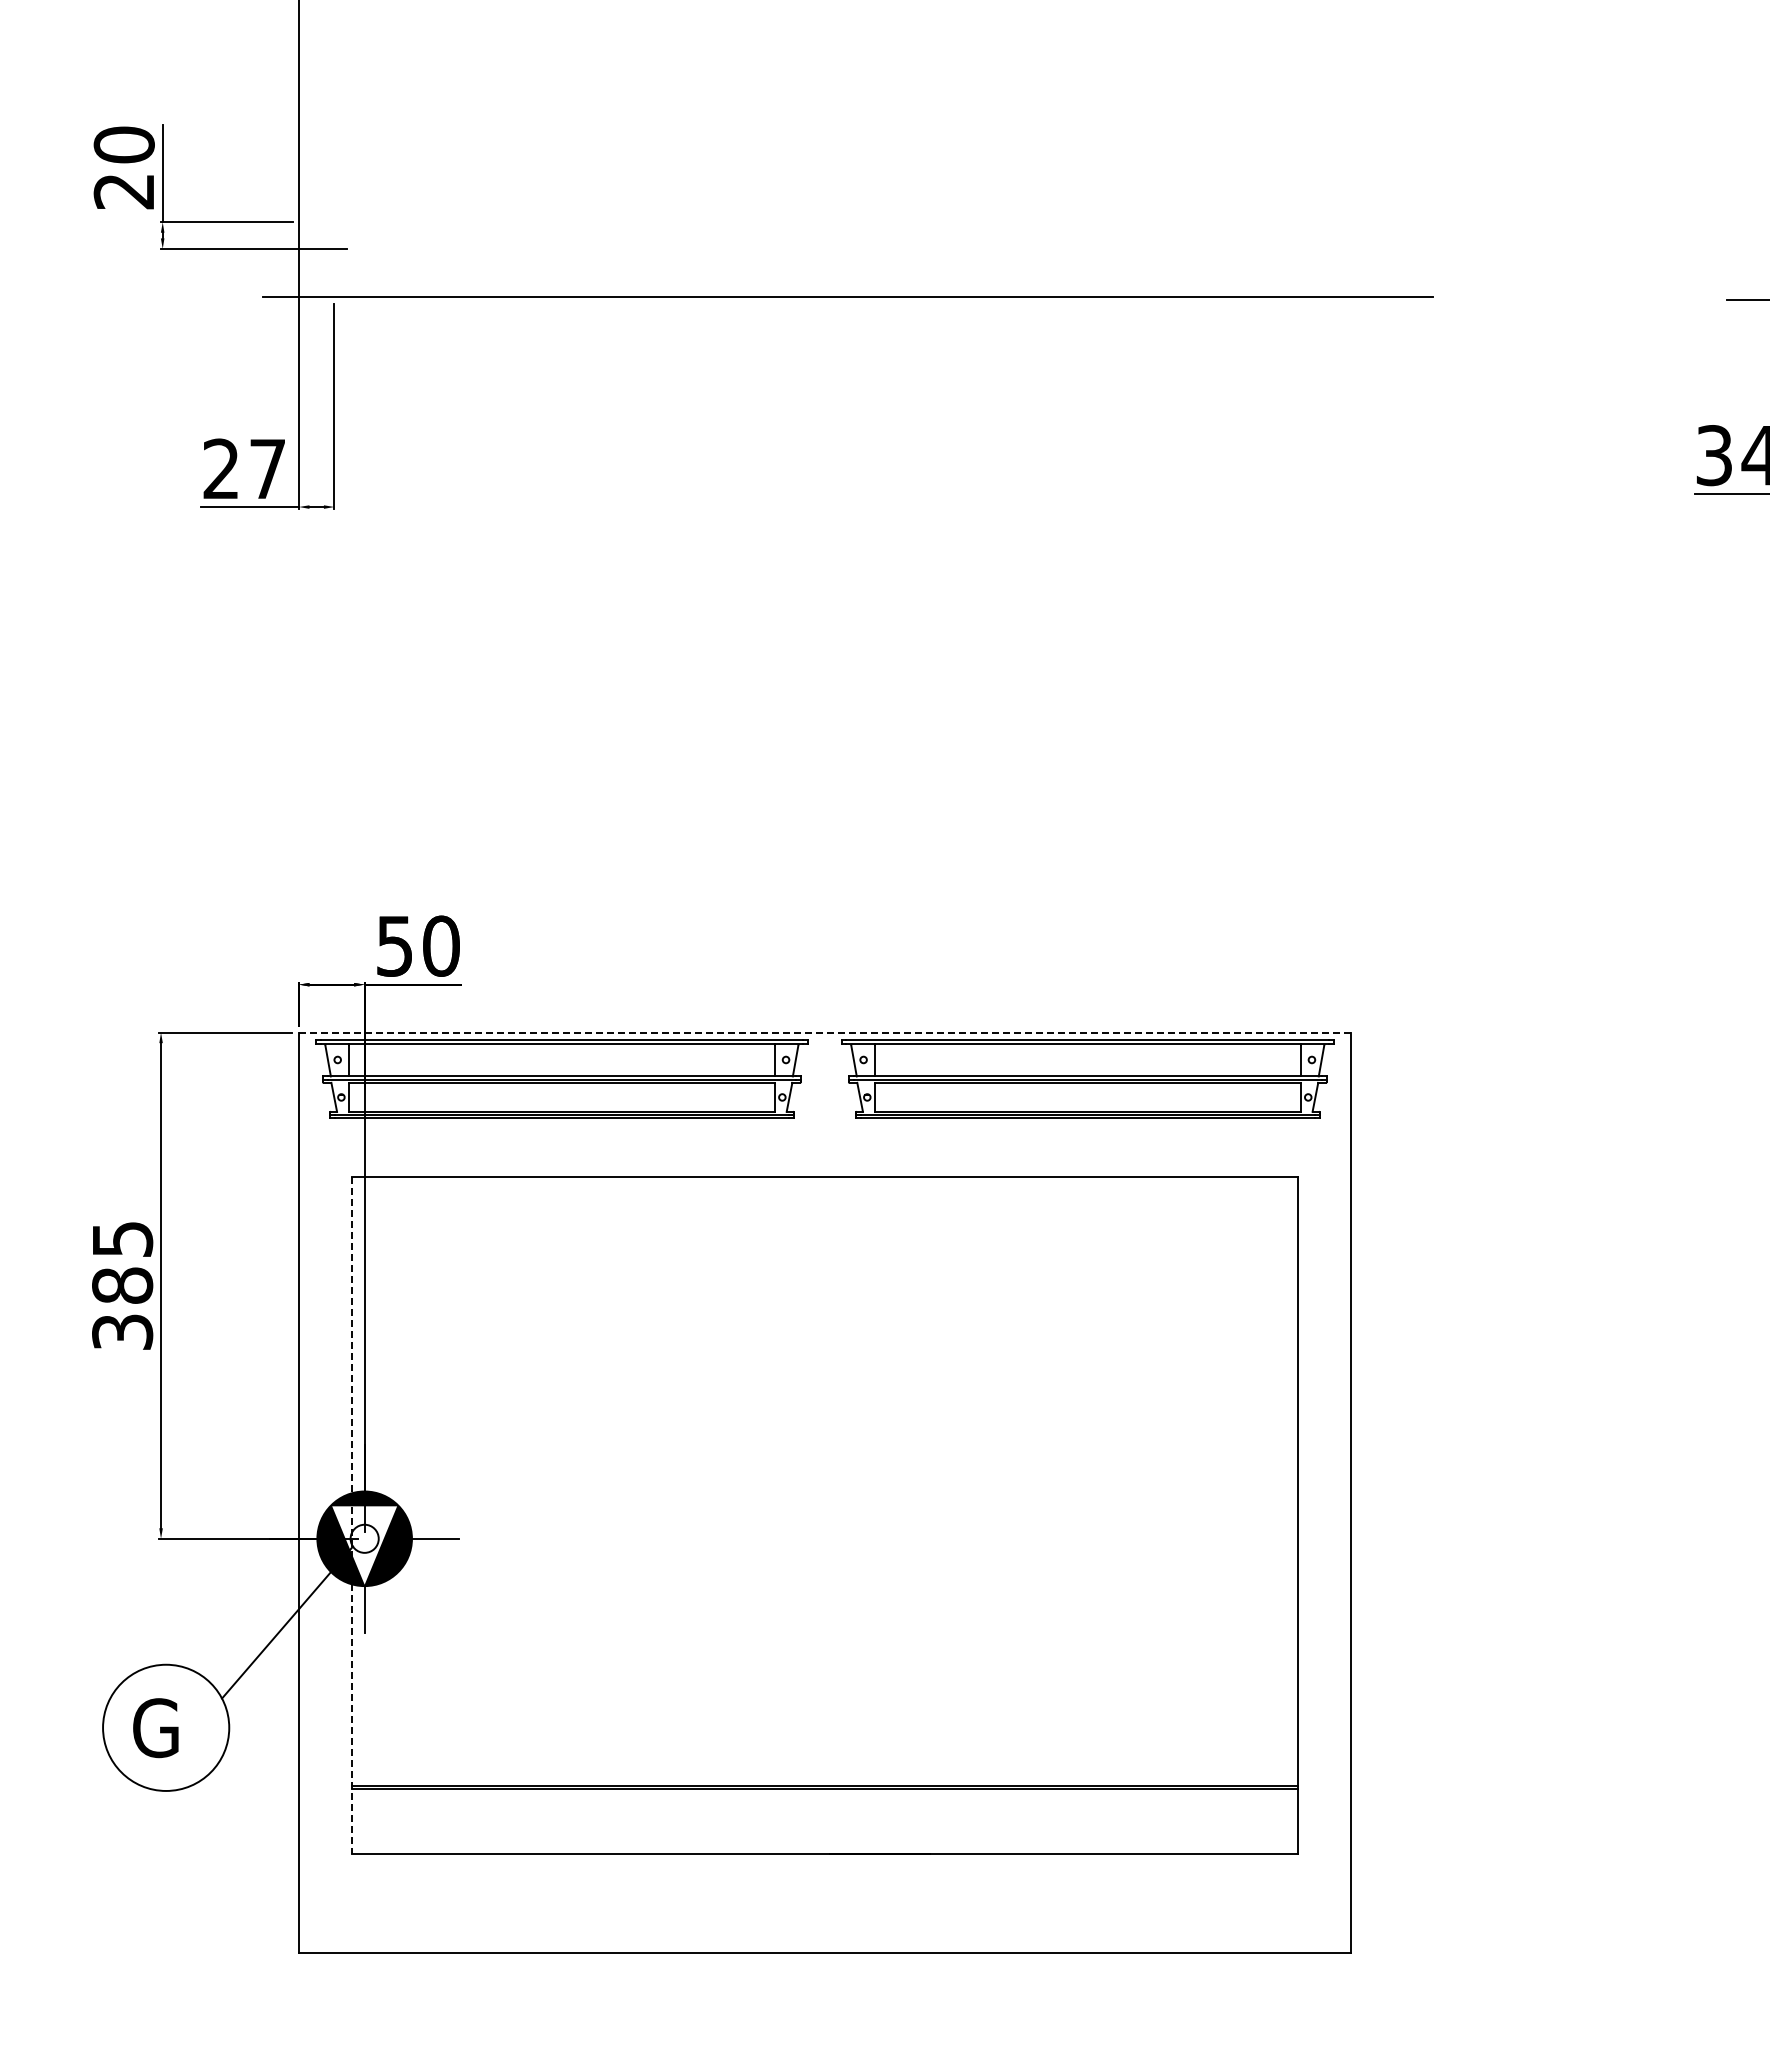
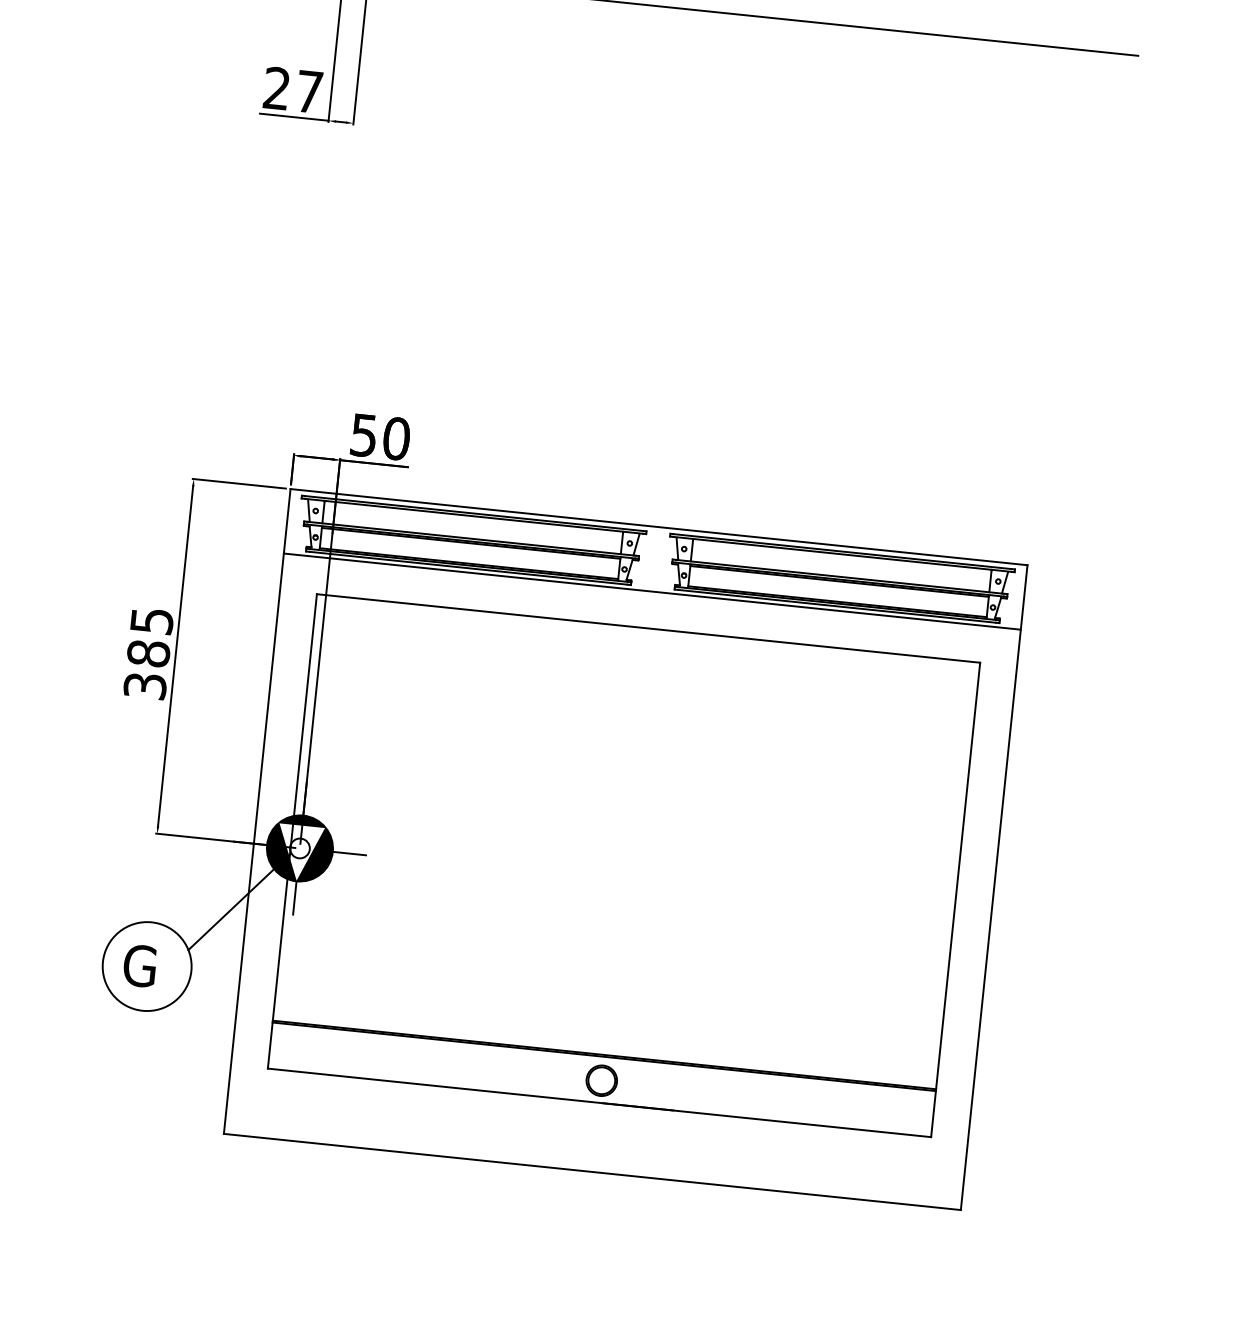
line: (824, 1032) -> (658, 527), dashed -> solid
line: (824, 1124) -> (652, 591), added
line: (351, 1515) -> (292, 831), dashed -> solid
part: (824, 1822) -> (601, 1080), added

